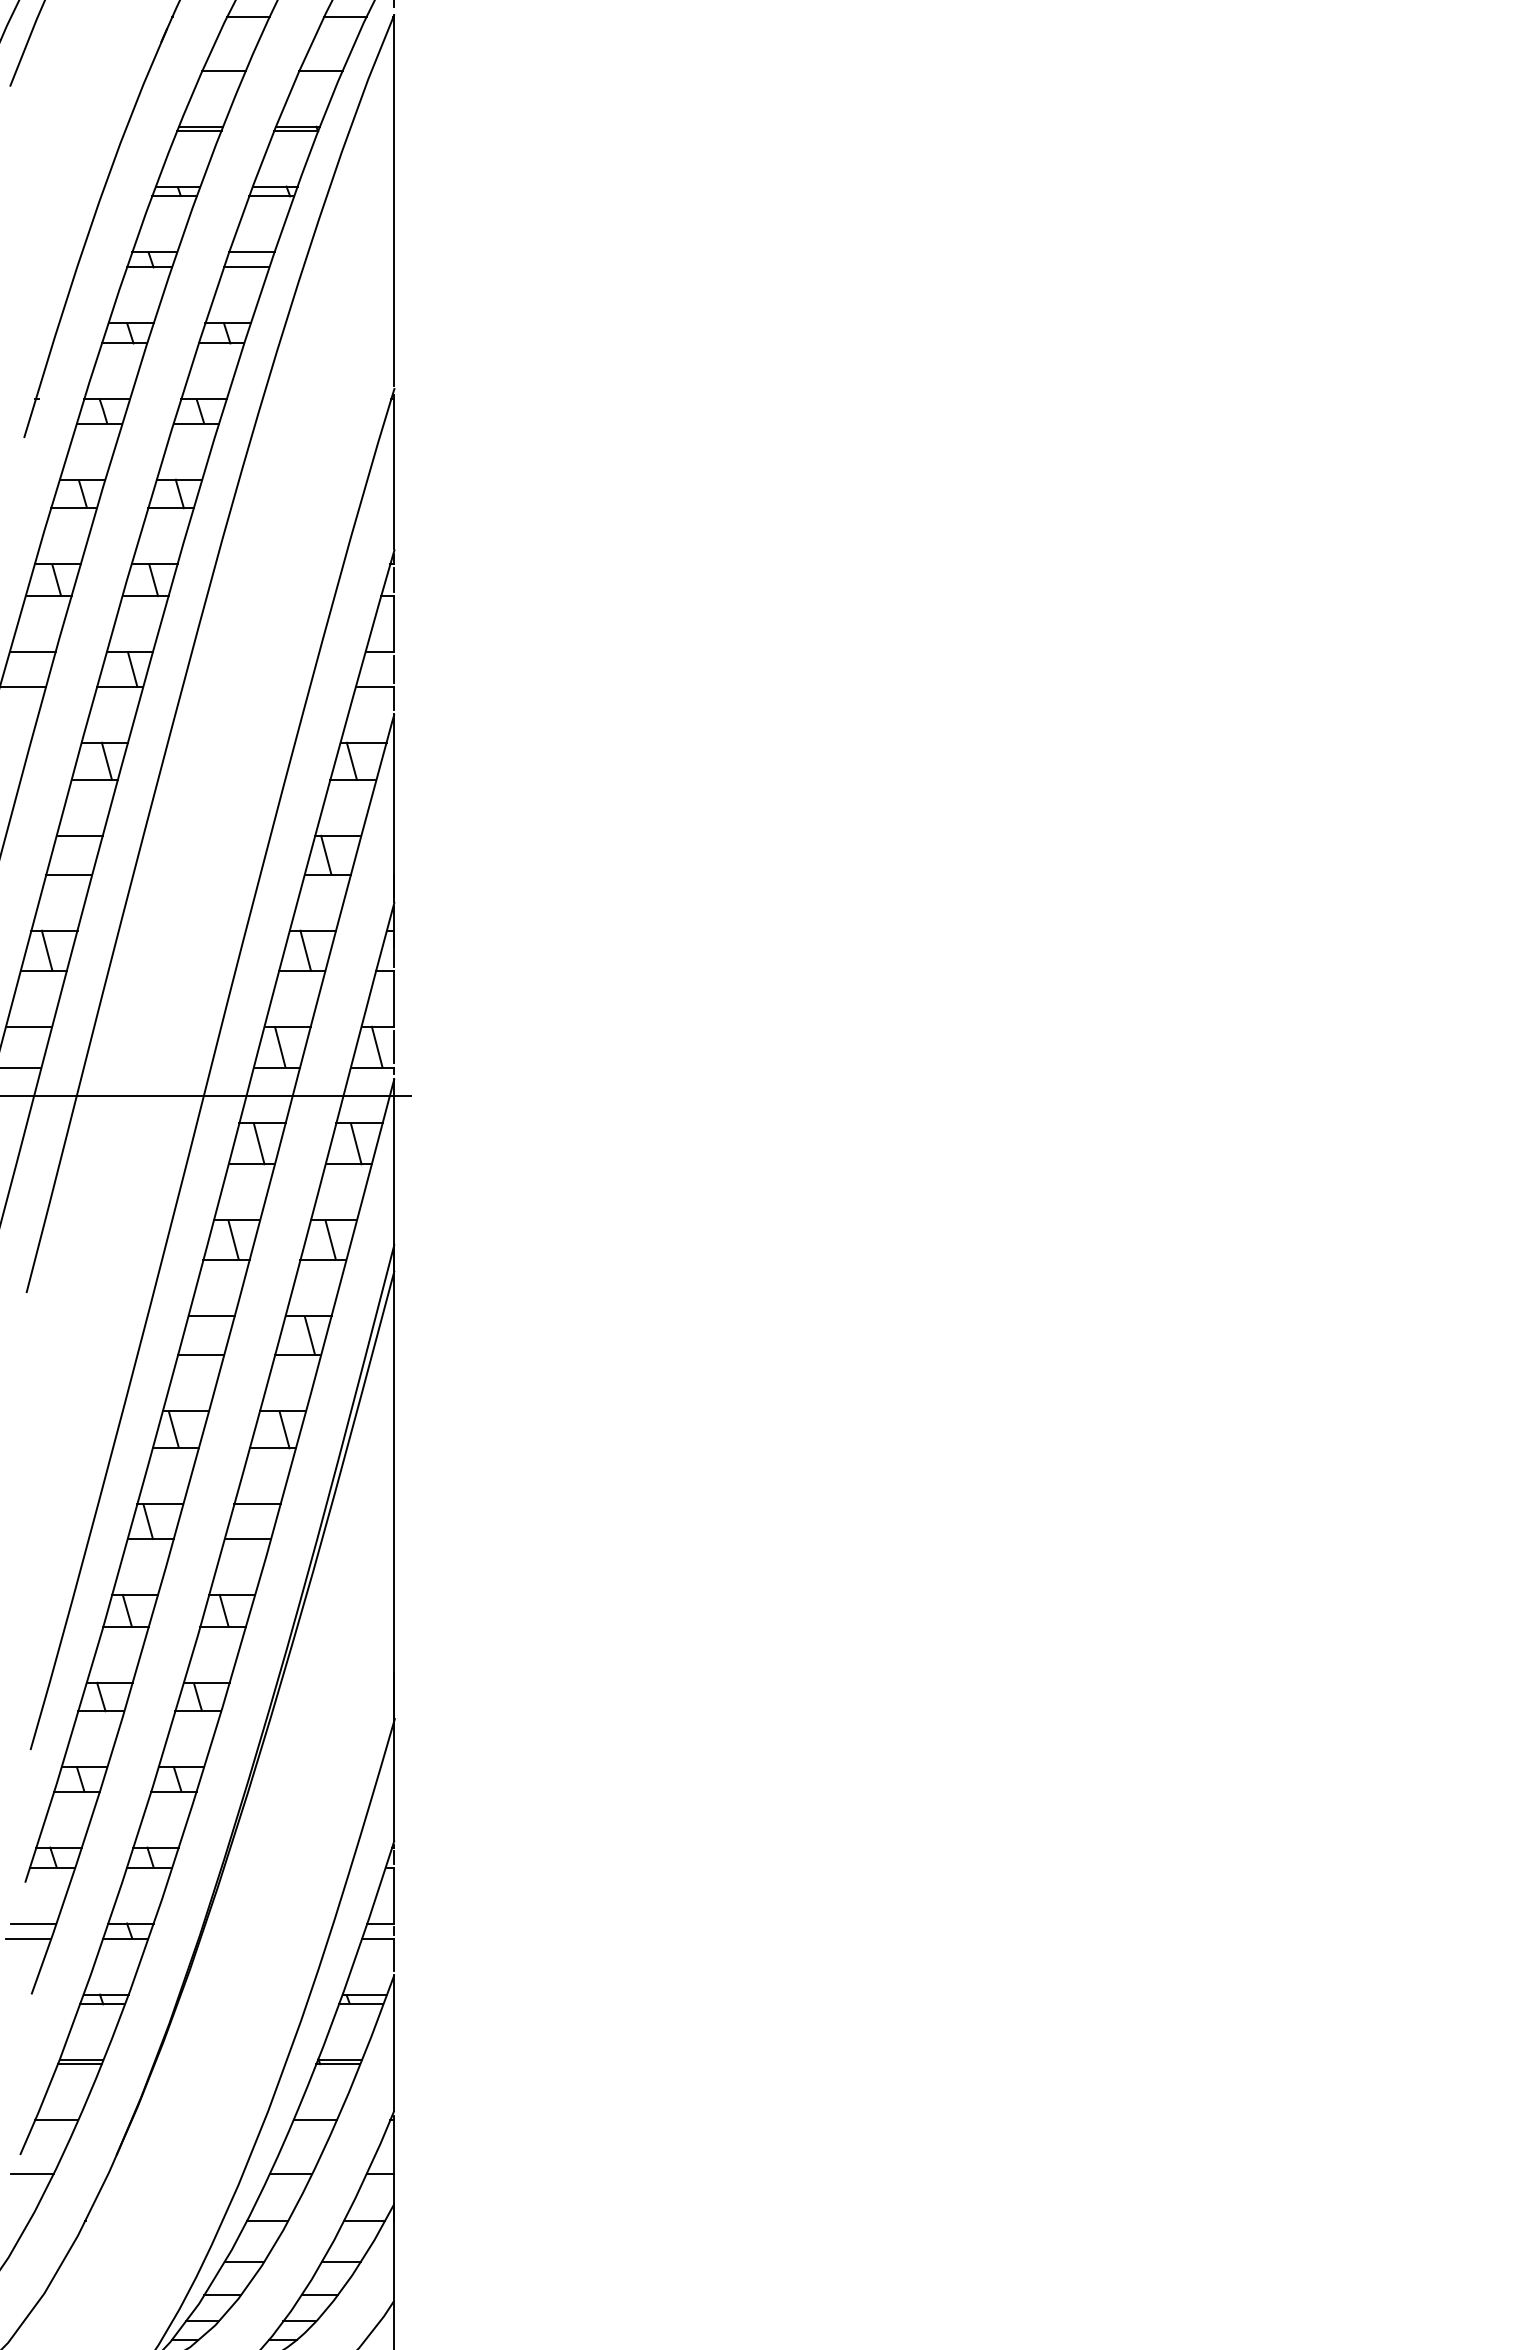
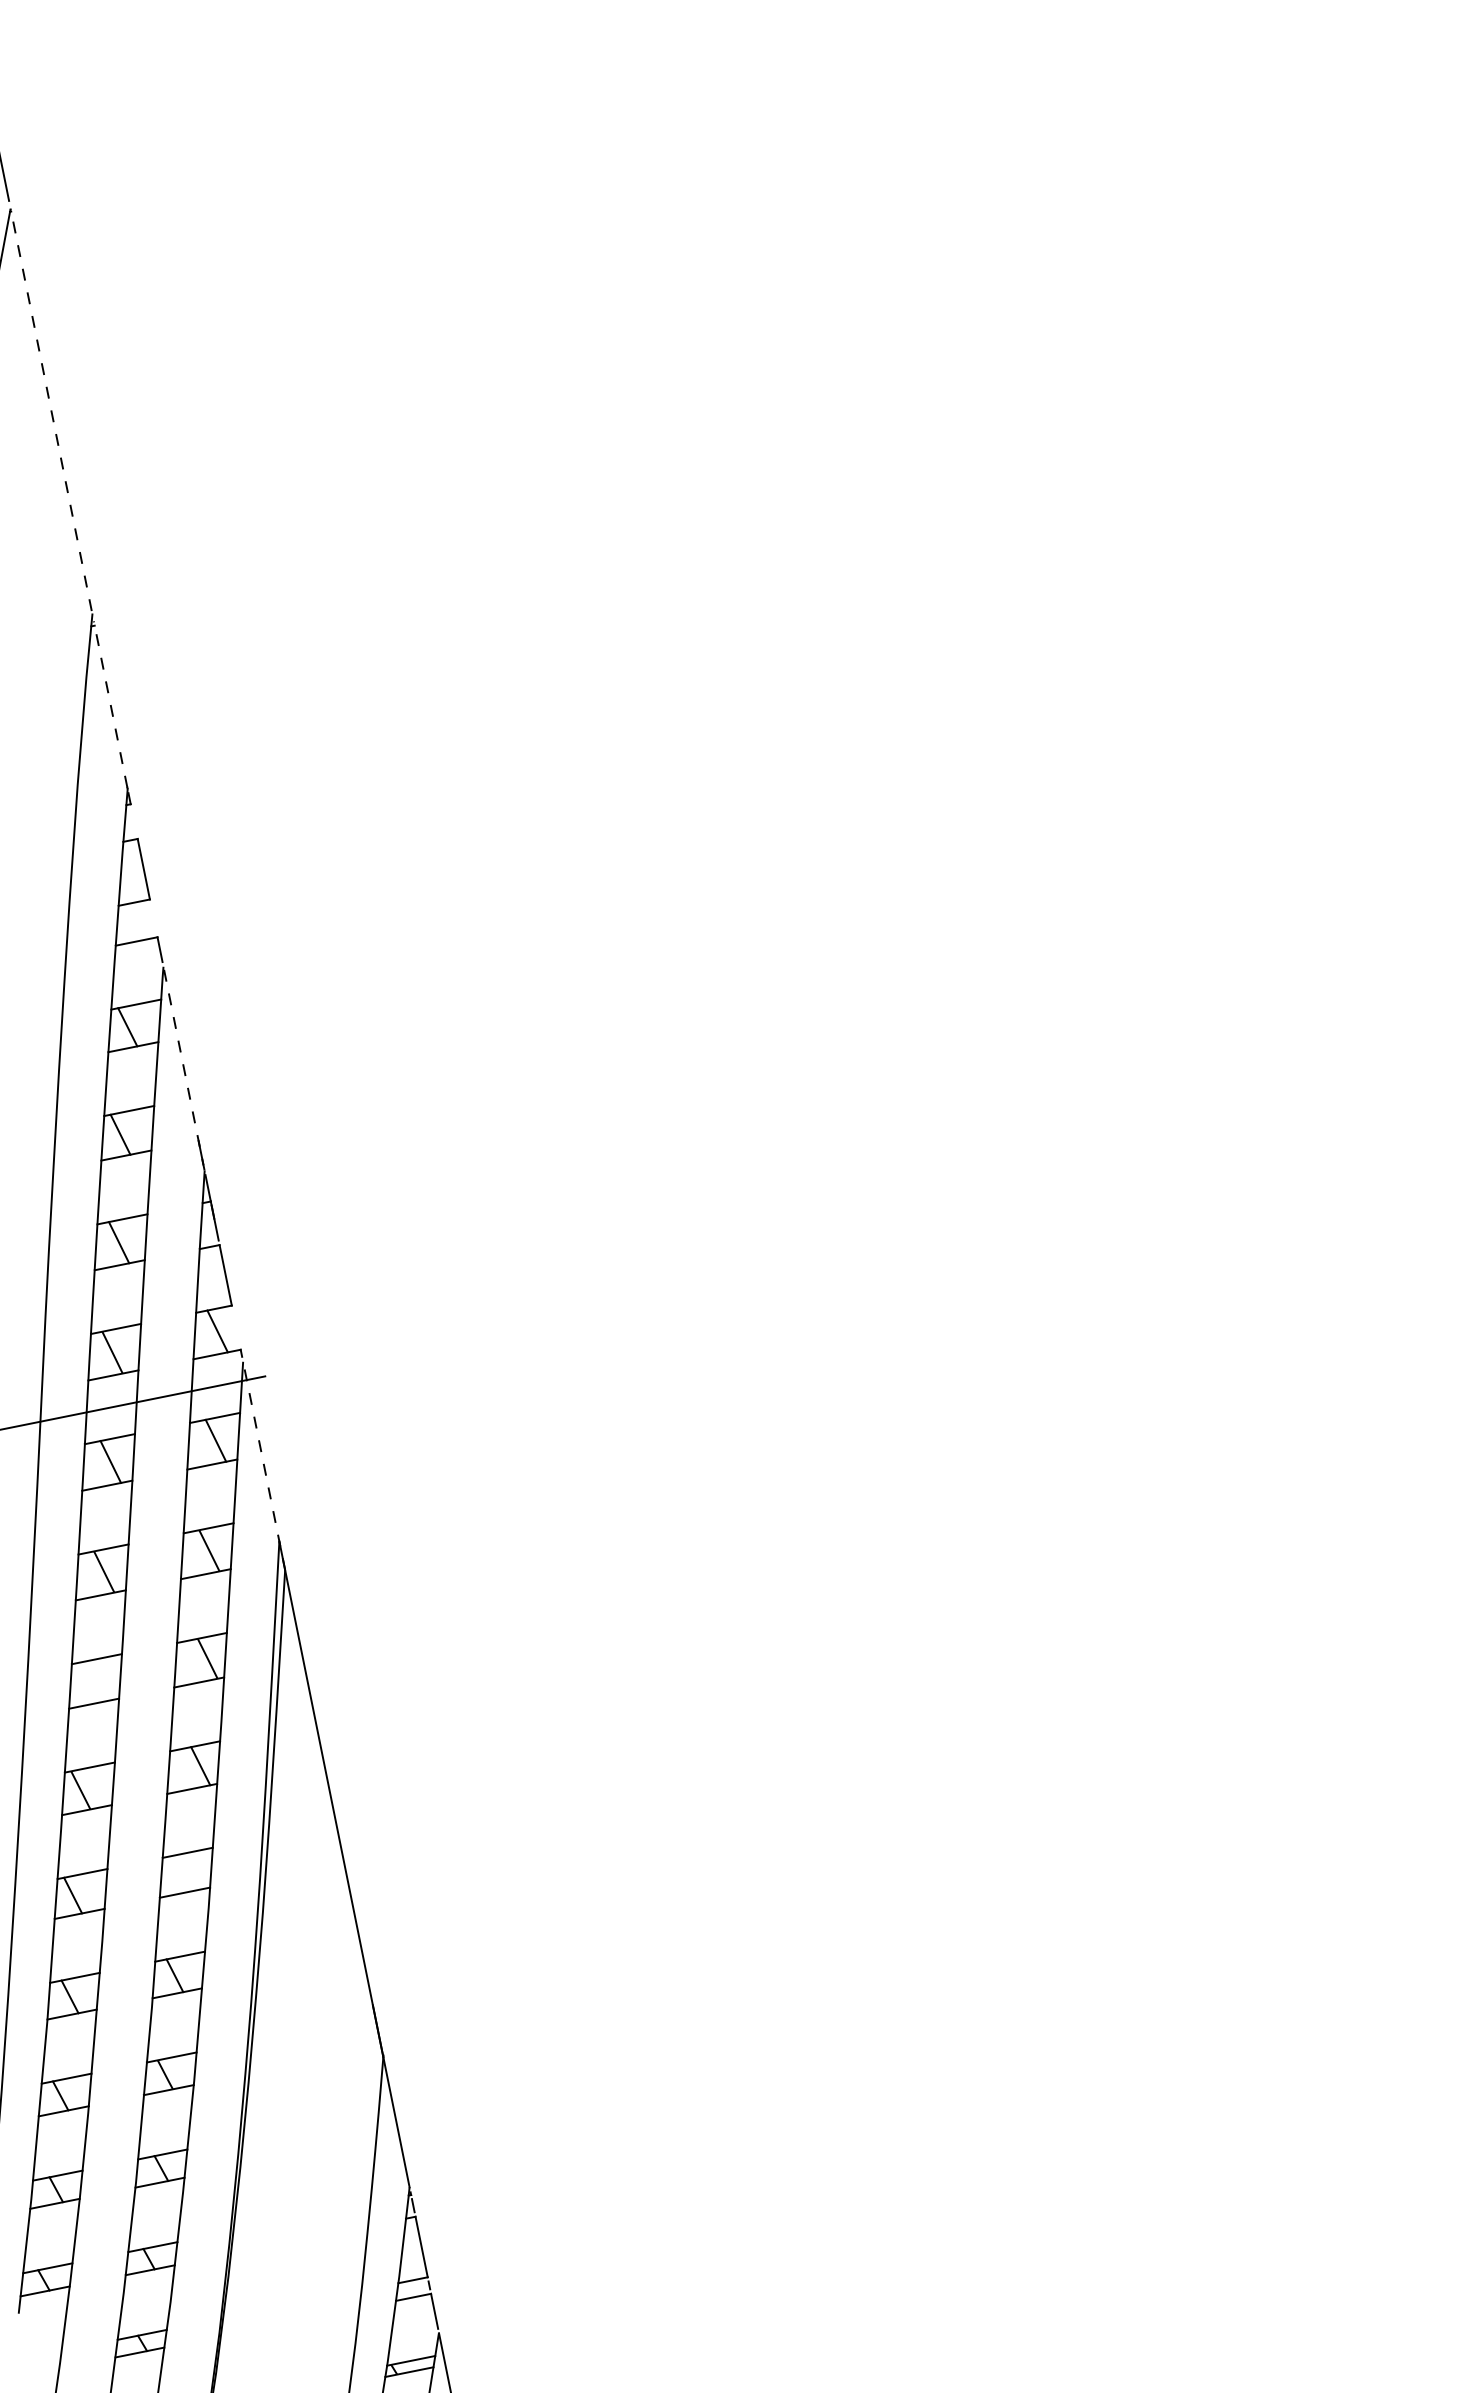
line: (394, 200) -> (51, 410), solid -> dashed
line: (394, 472) -> (110, 704), solid -> dashed
line: (394, 579) -> (134, 820), removed
line: (394, 668) -> (153, 917), removed
line: (394, 807) -> (183, 1067), solid -> dashed
line: (394, 1046) -> (236, 1326), removed
line: (394, 1174) -> (264, 1465), solid -> dashed
line: (33, 1923) -> (36, 2356), removed
line: (28, 1938) -> (34, 2373), removed

